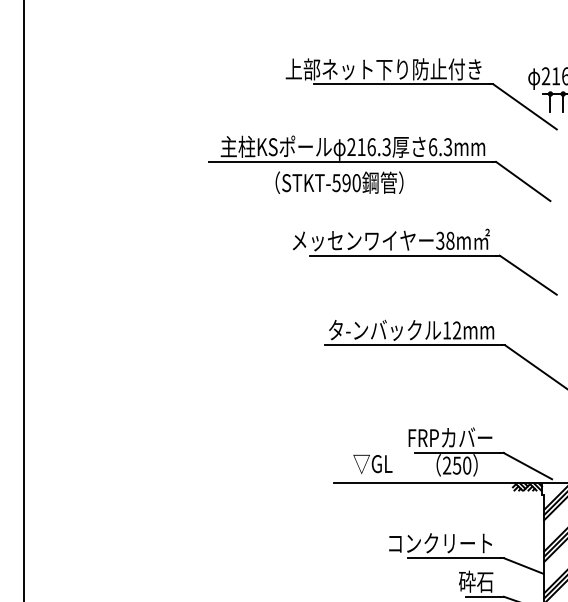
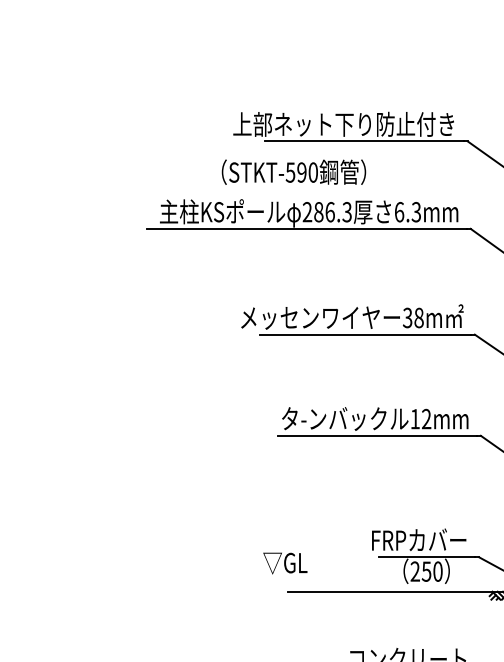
text: (361, 147) -> (318, 212), 216.3 -> 286.3
text: (339, 182) -> (293, 171), moved
text: (372, 463) -> (284, 562), moved

